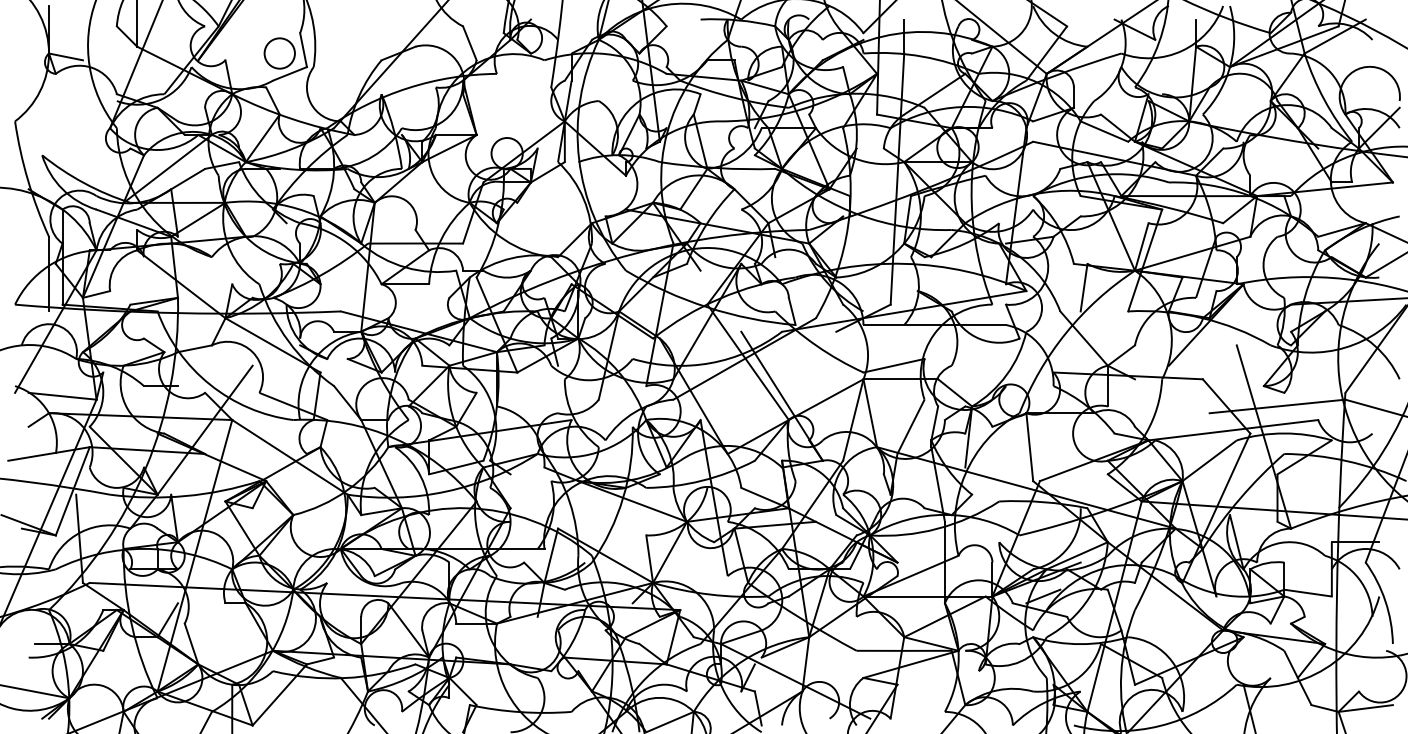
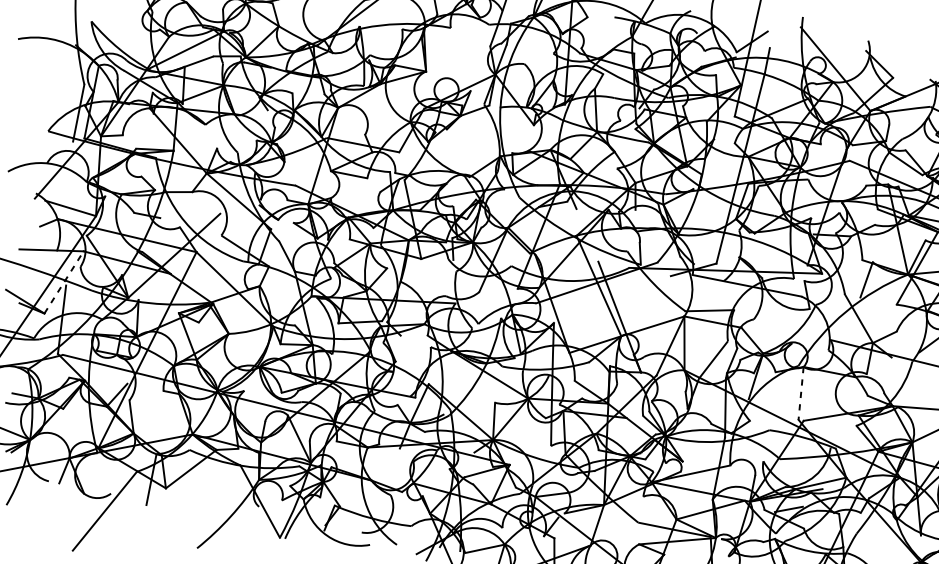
line: (1029, 447) -> (800, 393), solid -> dashed
line: (72, 490) -> (63, 281), solid -> dashed

